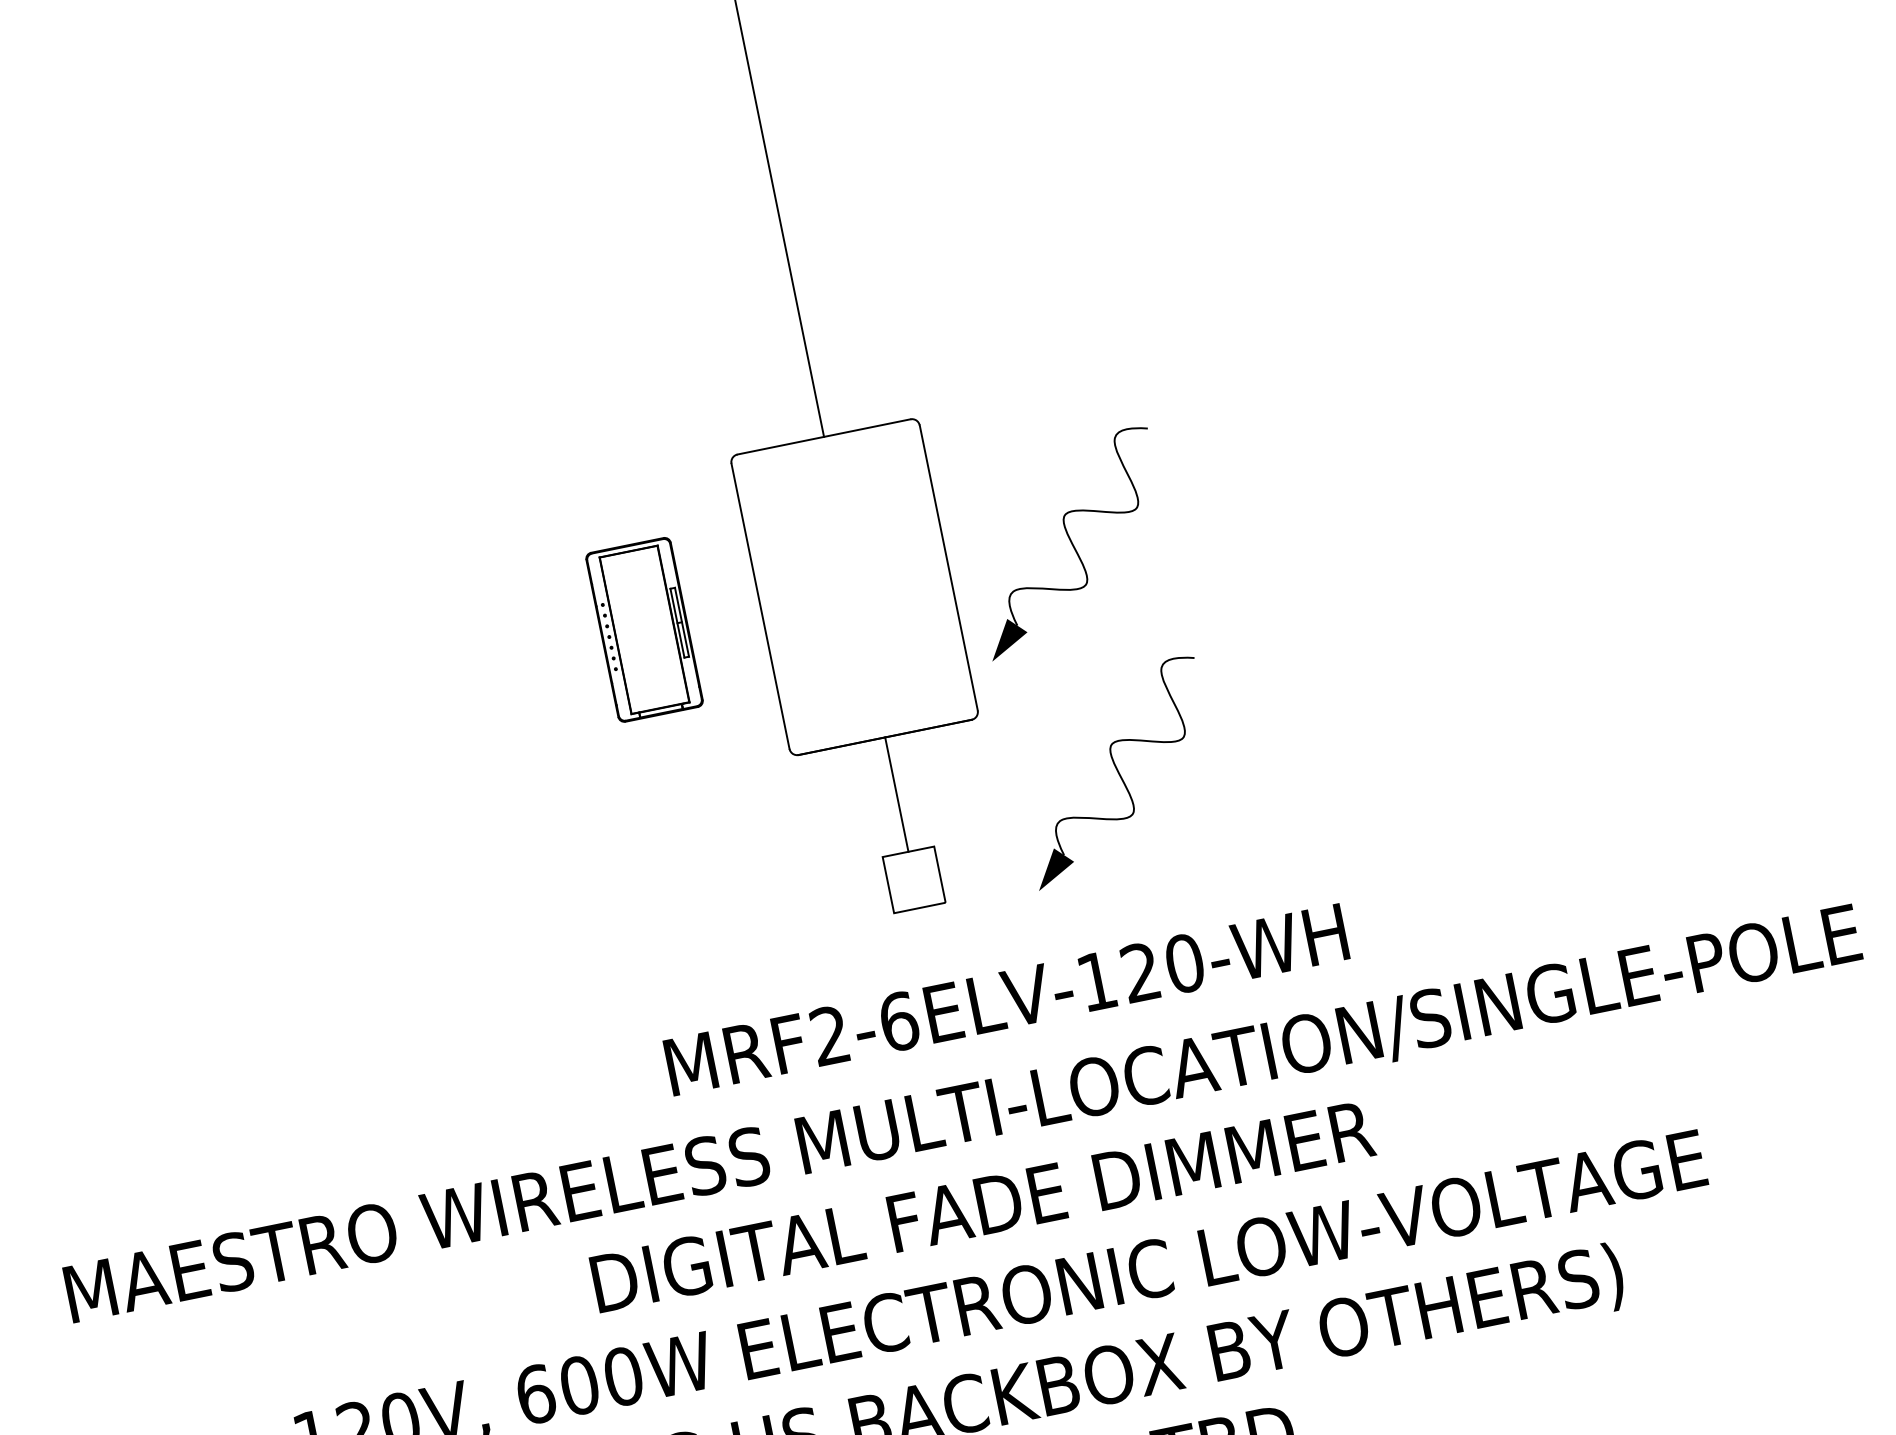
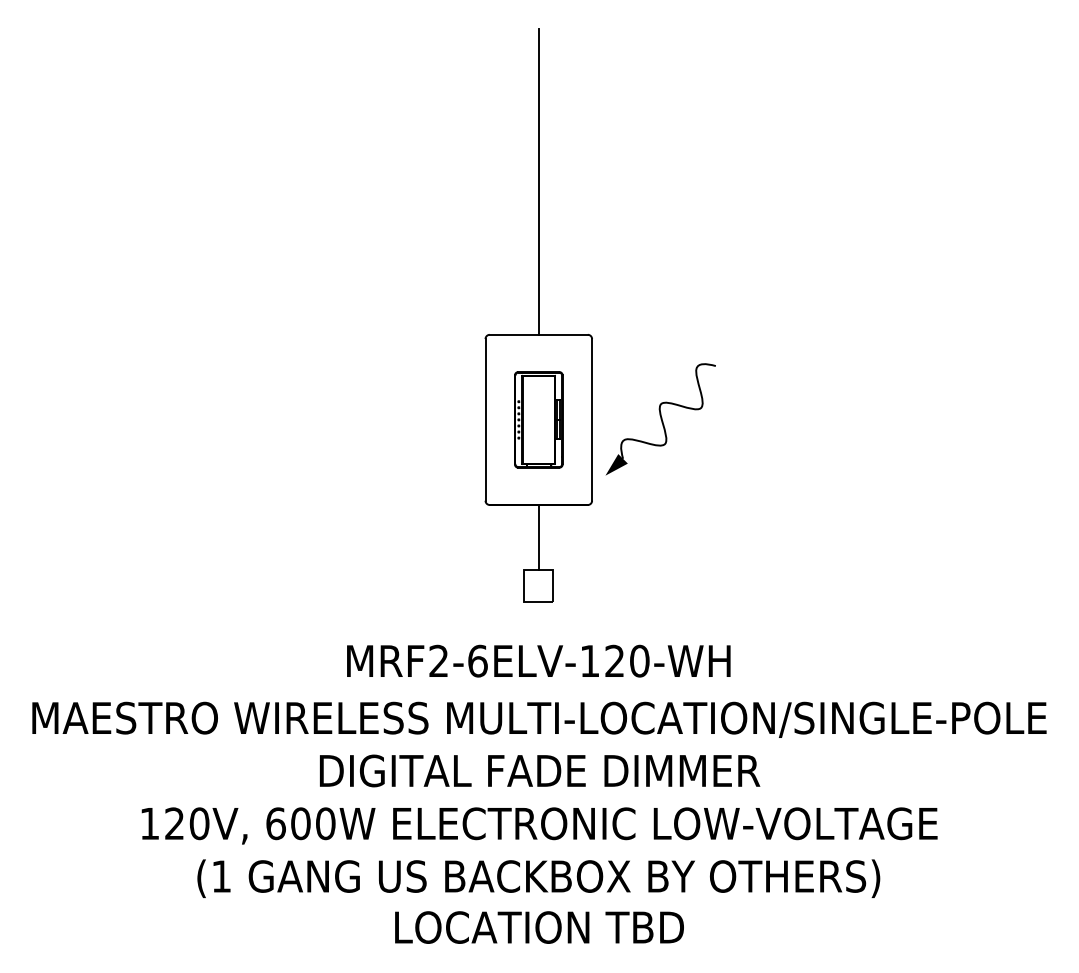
part: (643, 629) -> (538, 419), moved
part: (1115, 772) -> (660, 549), removed
text: (1005, 998) -> (538, 660), moved

